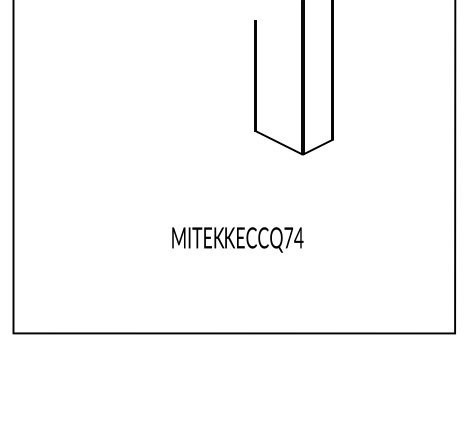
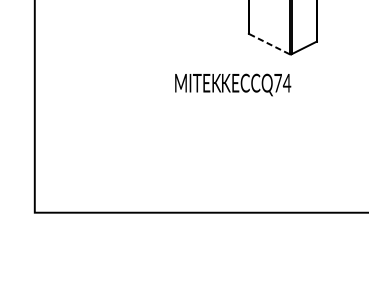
line: (278, 142) -> (269, 43), solid -> dashed
text: (237, 239) -> (232, 84), moved

